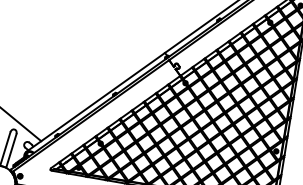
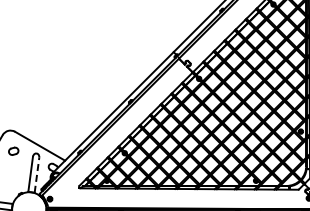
line: (10, 151) -> (36, 175), solid -> dashed

